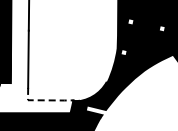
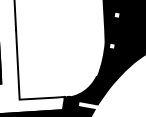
line: (44, 100) -> (36, 98), dashed -> solid

